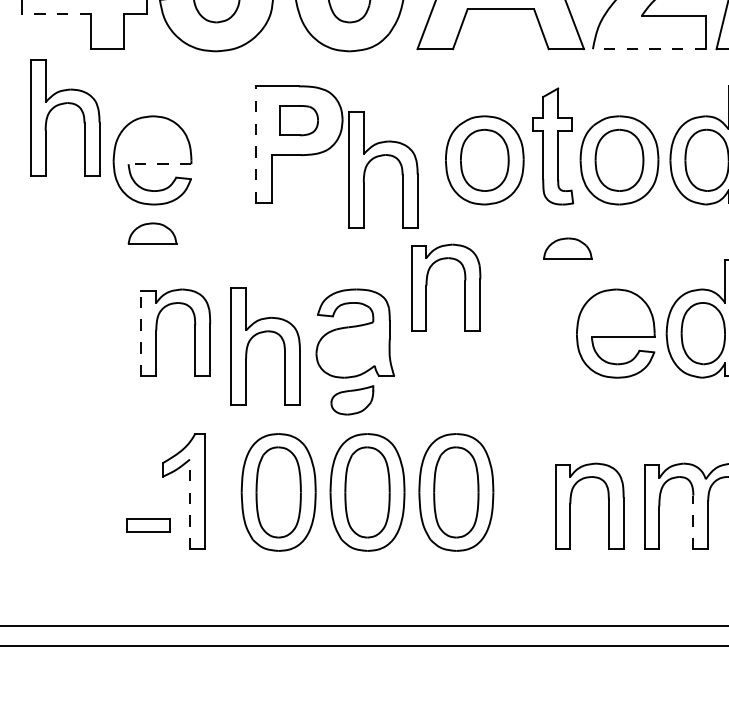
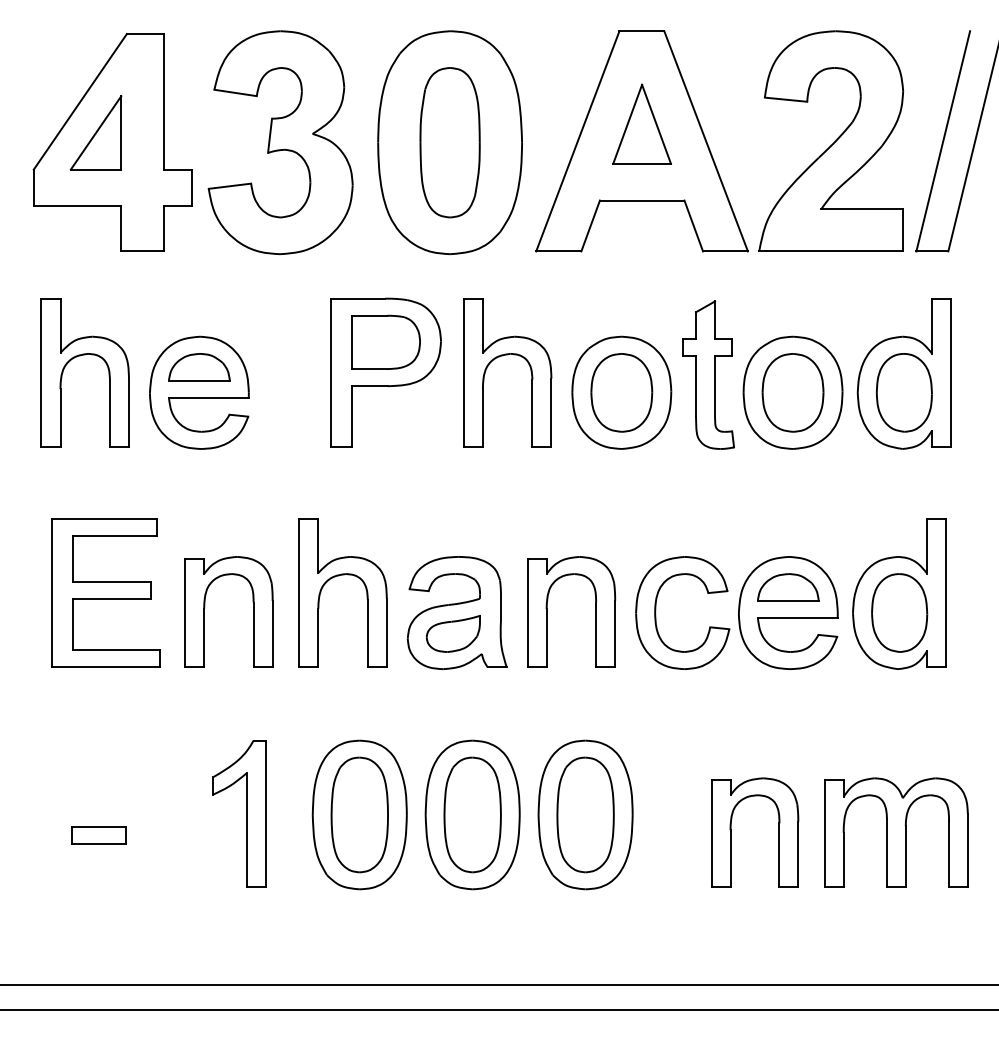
line: (56, 13) -> (77, 206), dashed -> solid
line: (649, 49) -> (831, 251), dashed -> solid
part: (61, 105) -> (80, 356), moved
part: (298, 120) -> (385, 341), size x1.43
line: (255, 144) -> (330, 372), dashed -> solid
part: (379, 157) -> (502, 356), moved
line: (159, 164) -> (208, 397), dashed -> solid
part: (152, 234) -> (199, 367), moved
part: (567, 249) -> (788, 587), moved
part: (427, 287) -> (547, 611), moved
part: (78, 317) -> (105, 592), added
part: (512, 332) -> (656, 611), added
line: (141, 333) -> (185, 612), dashed -> solid
part: (262, 333) -> (339, 576), moved
part: (351, 400) -> (452, 633), moved
line: (189, 503) -> (246, 829), dashed -> solid
line: (693, 521) -> (886, 852), dashed -> solid
part: (147, 525) -> (98, 835), moved

